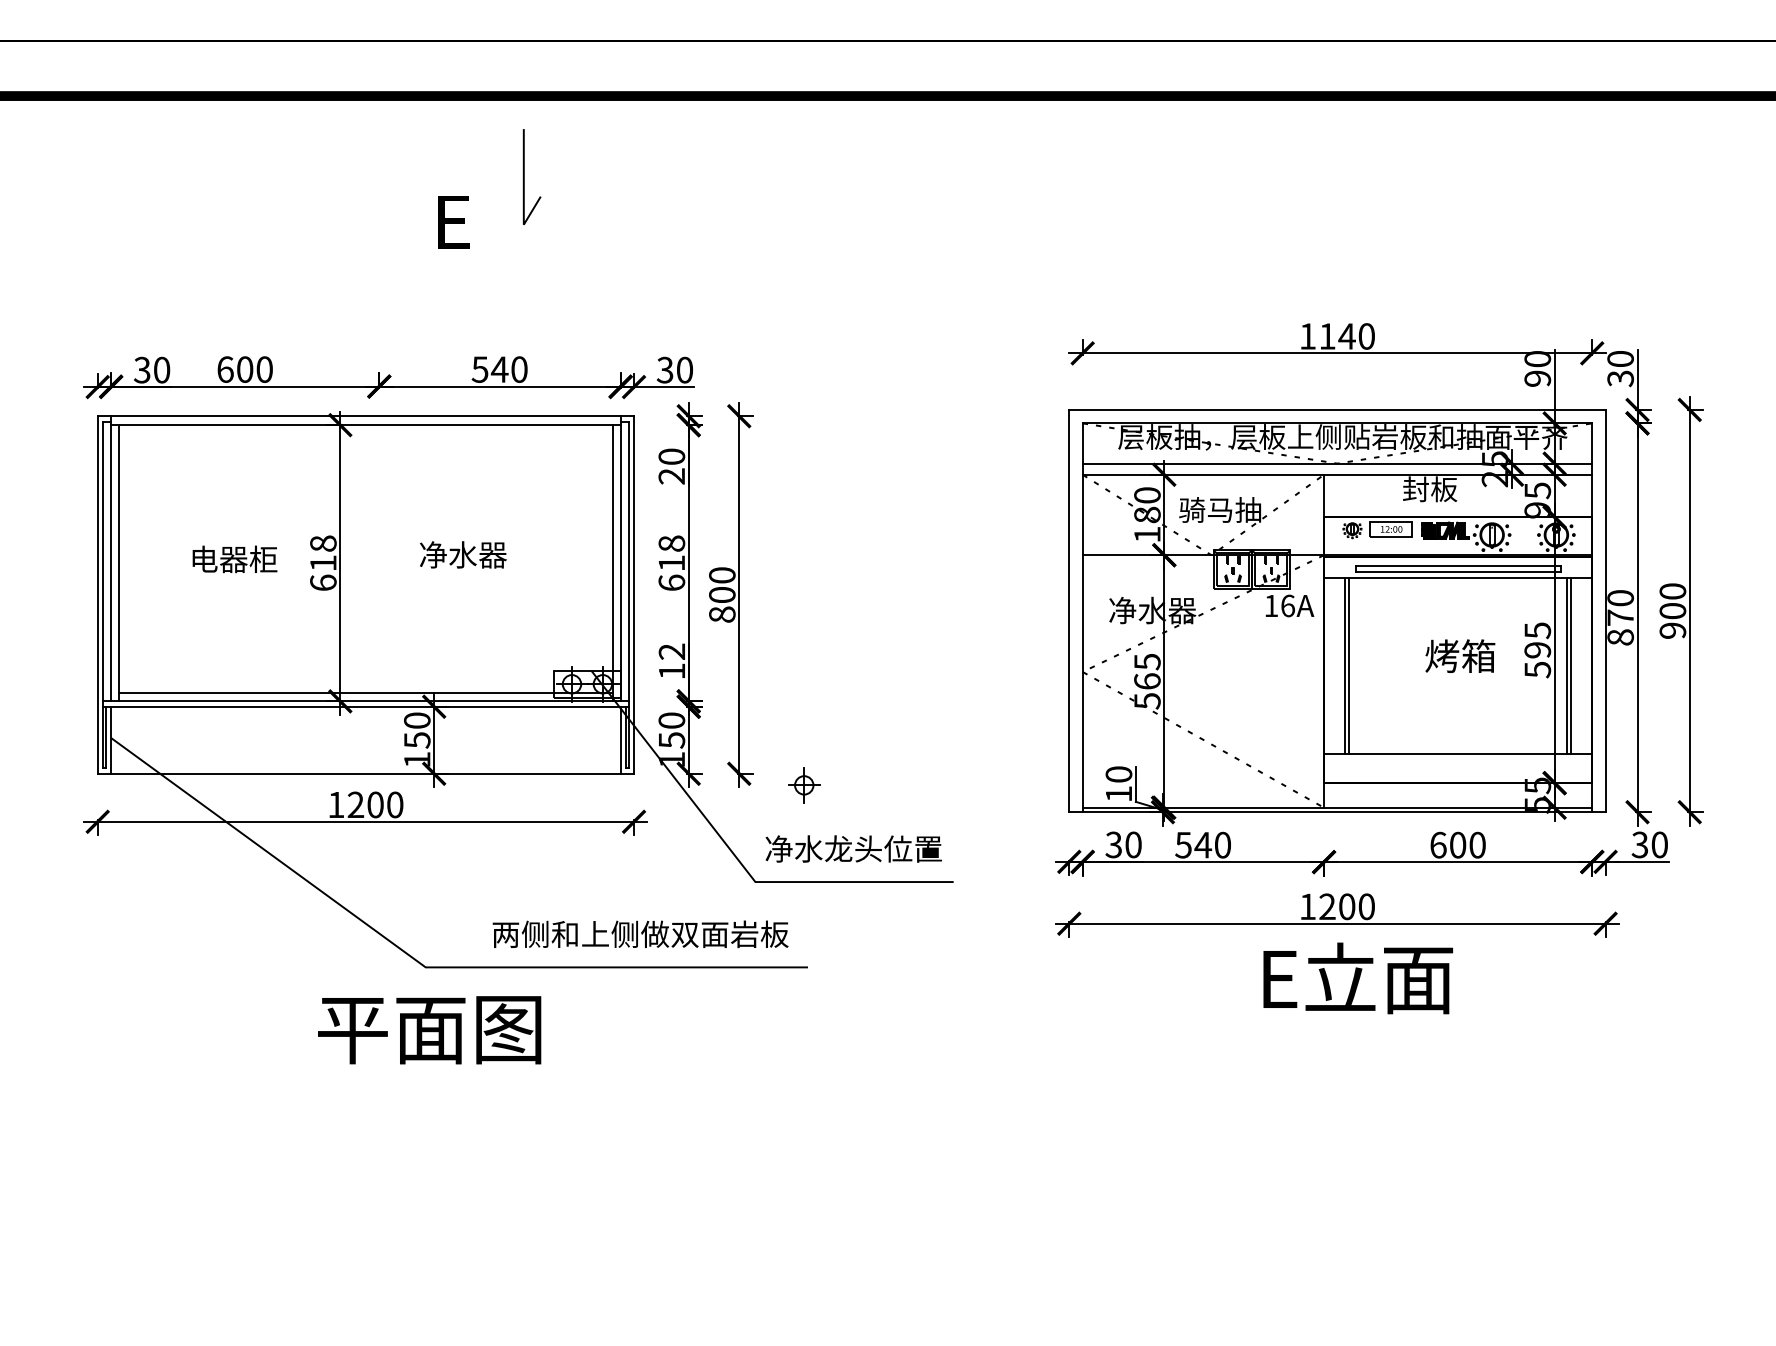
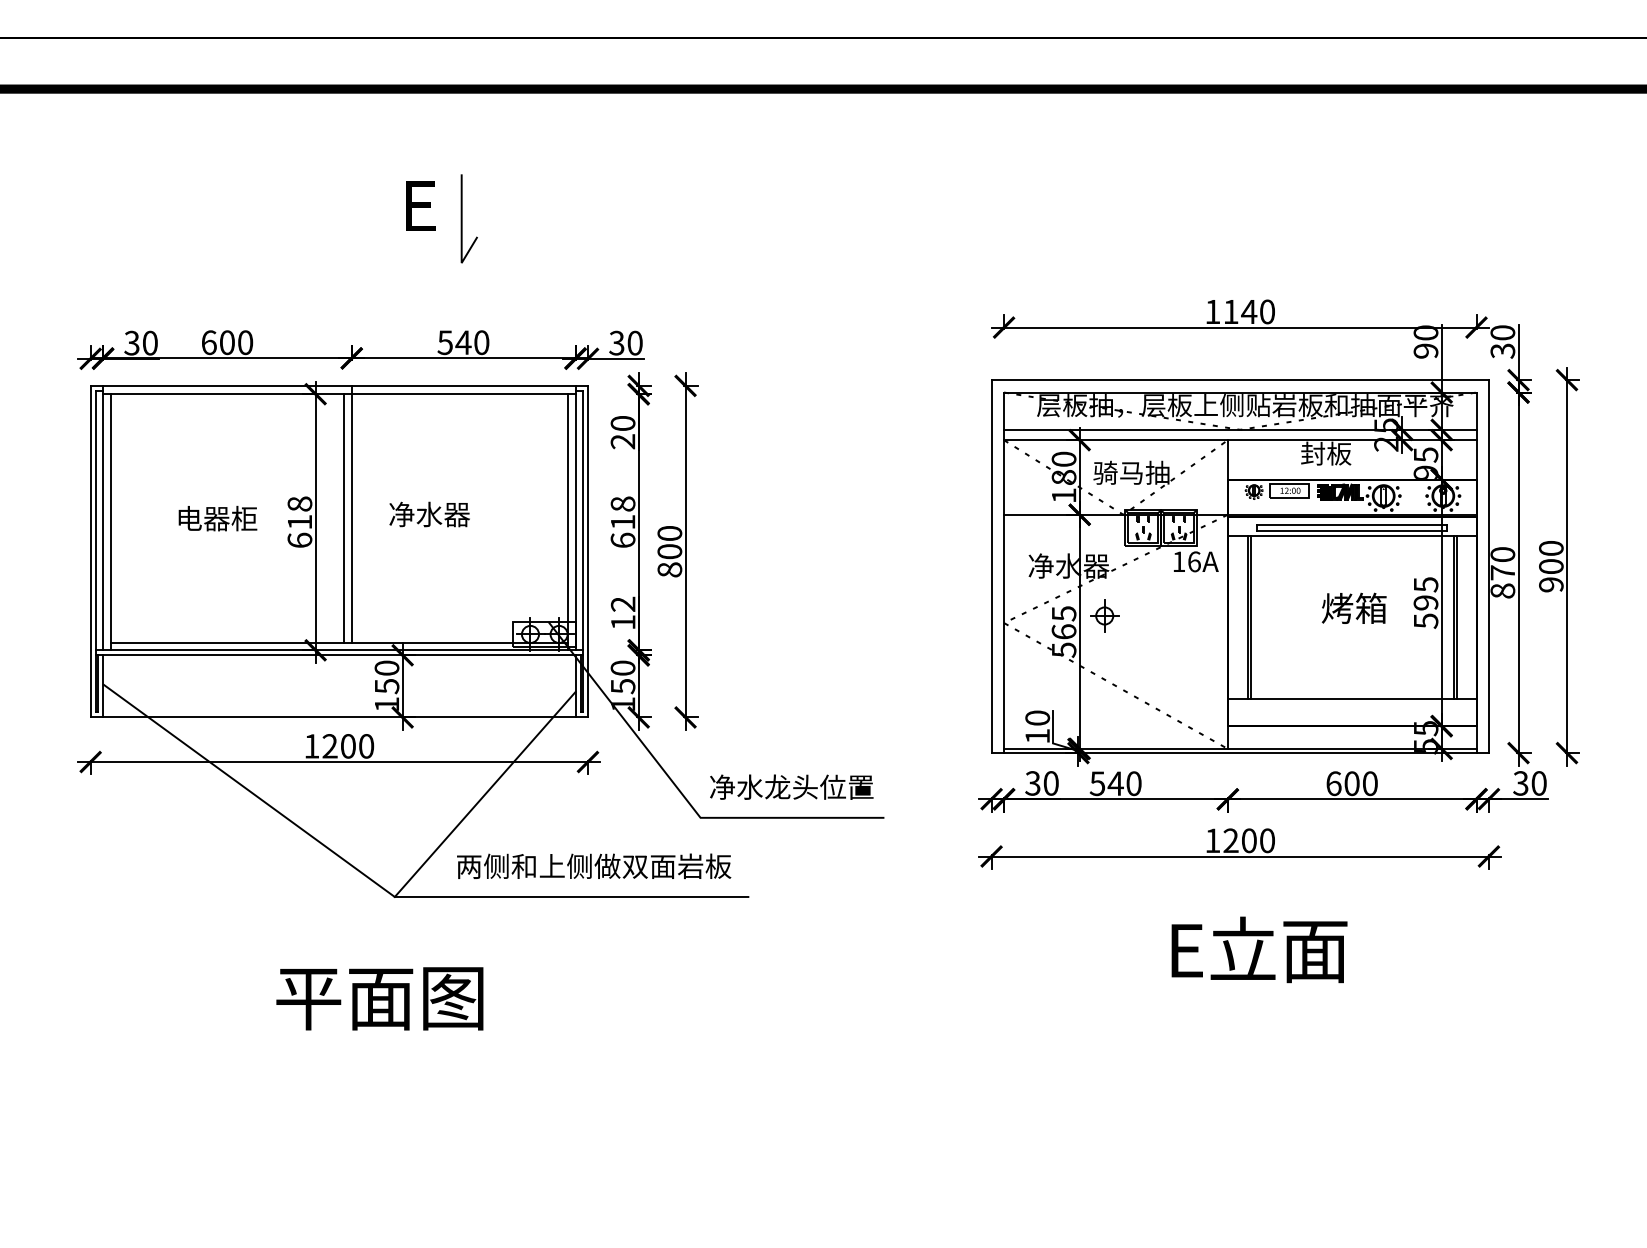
line: (524, 177) -> (462, 219), moved
line: (379, 554) -> (351, 514), added
line: (371, 559) -> (344, 518), added
part: (804, 785) -> (1104, 616), moved
line: (522, 856) -> (484, 794), added
text: (1357, 978) -> (1258, 949), moved
text: (429, 1030) -> (379, 999), moved

